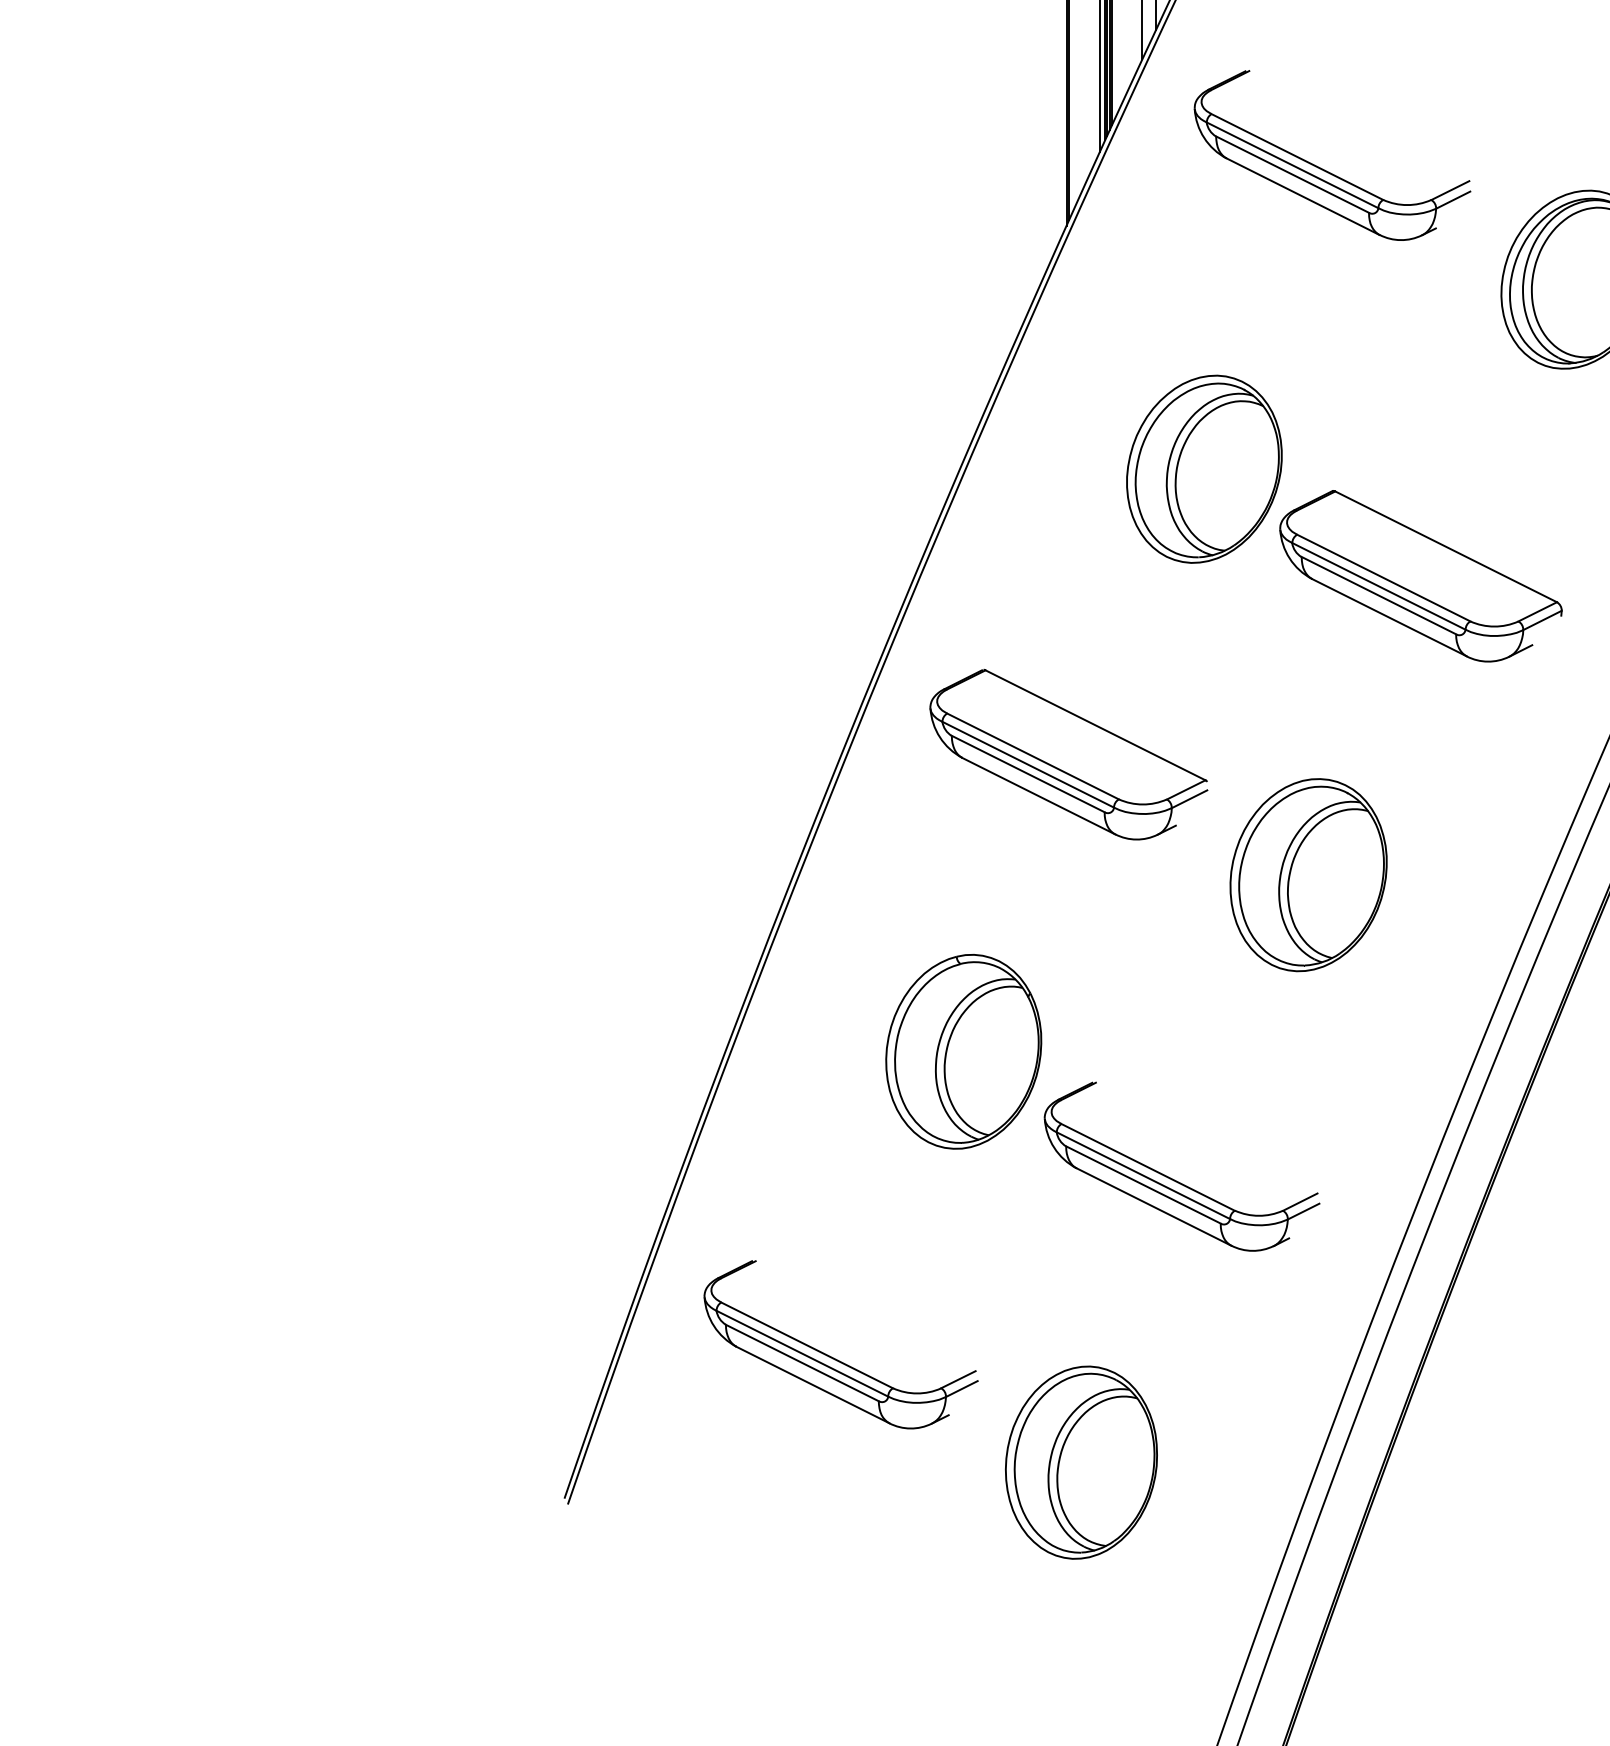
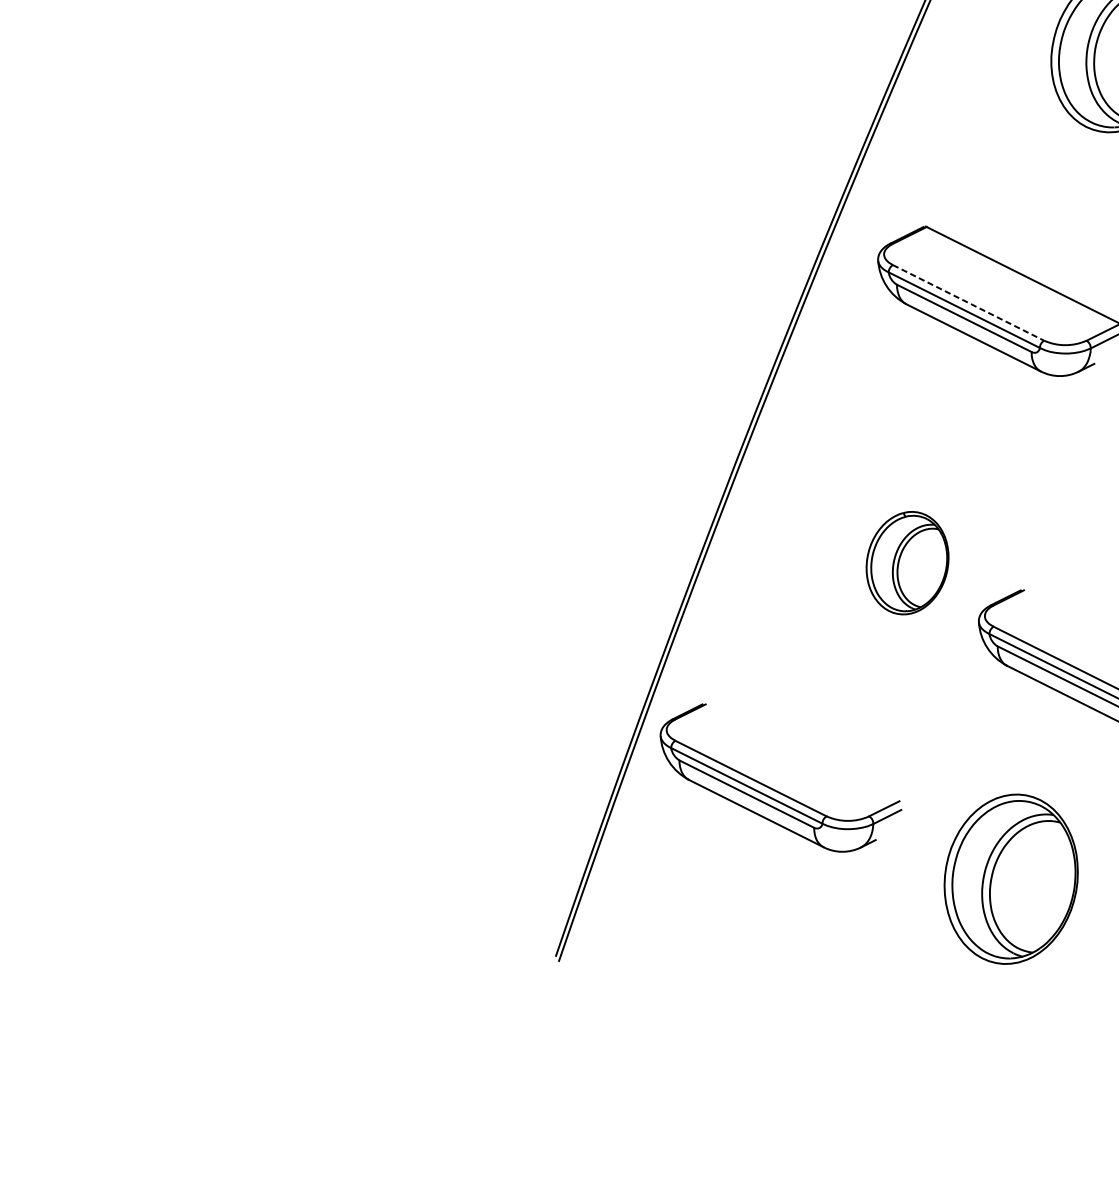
line: (1033, 756) -> (968, 302), solid -> dashed
part: (963, 1051) -> (907, 562), size x0.6
part: (833, 1357) -> (774, 789), moved
part: (1081, 1462) -> (1011, 879), moved

